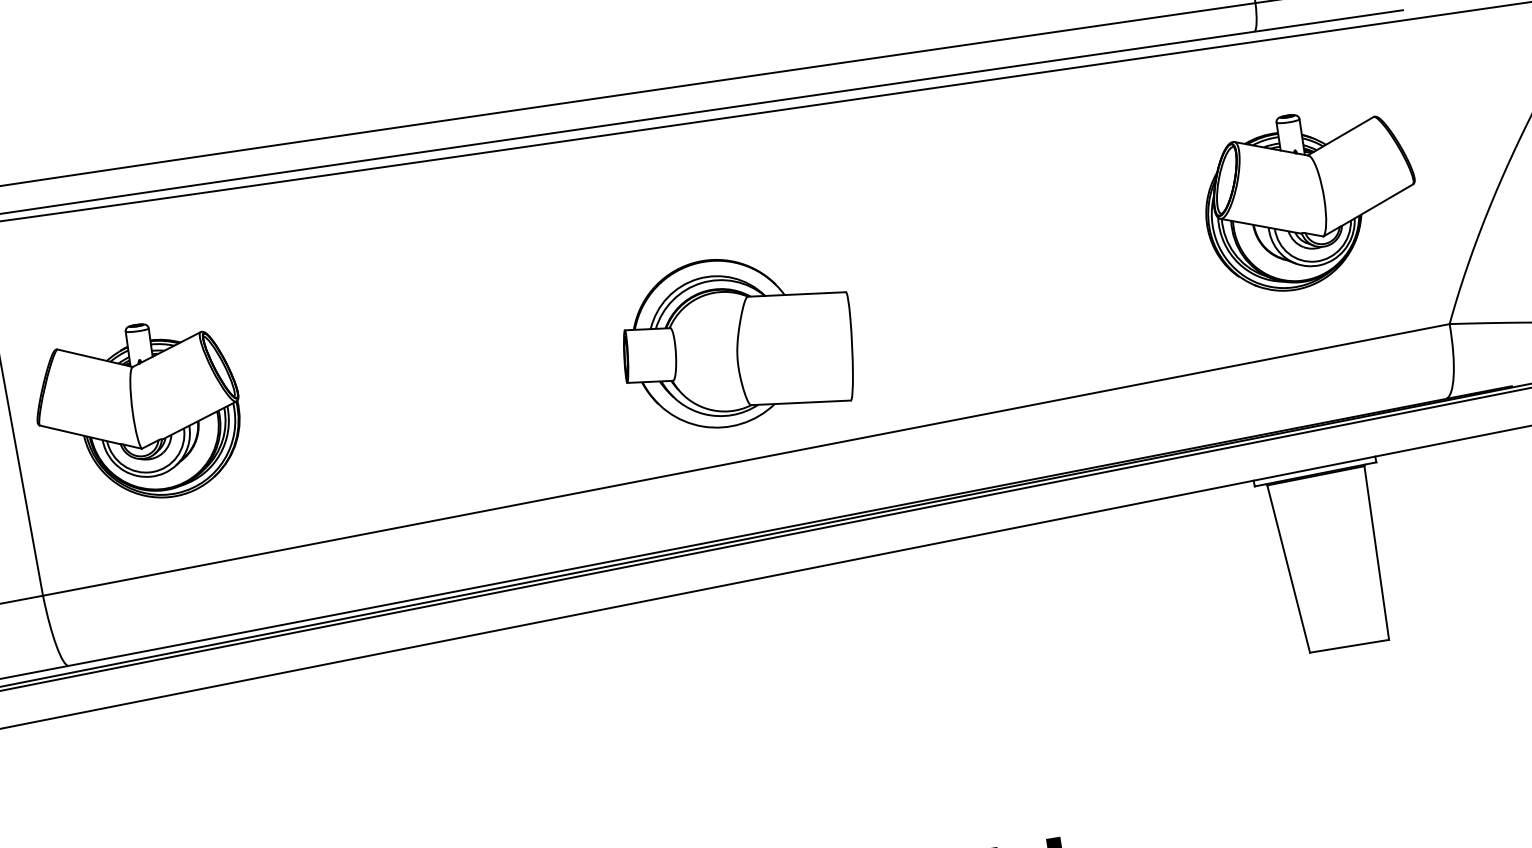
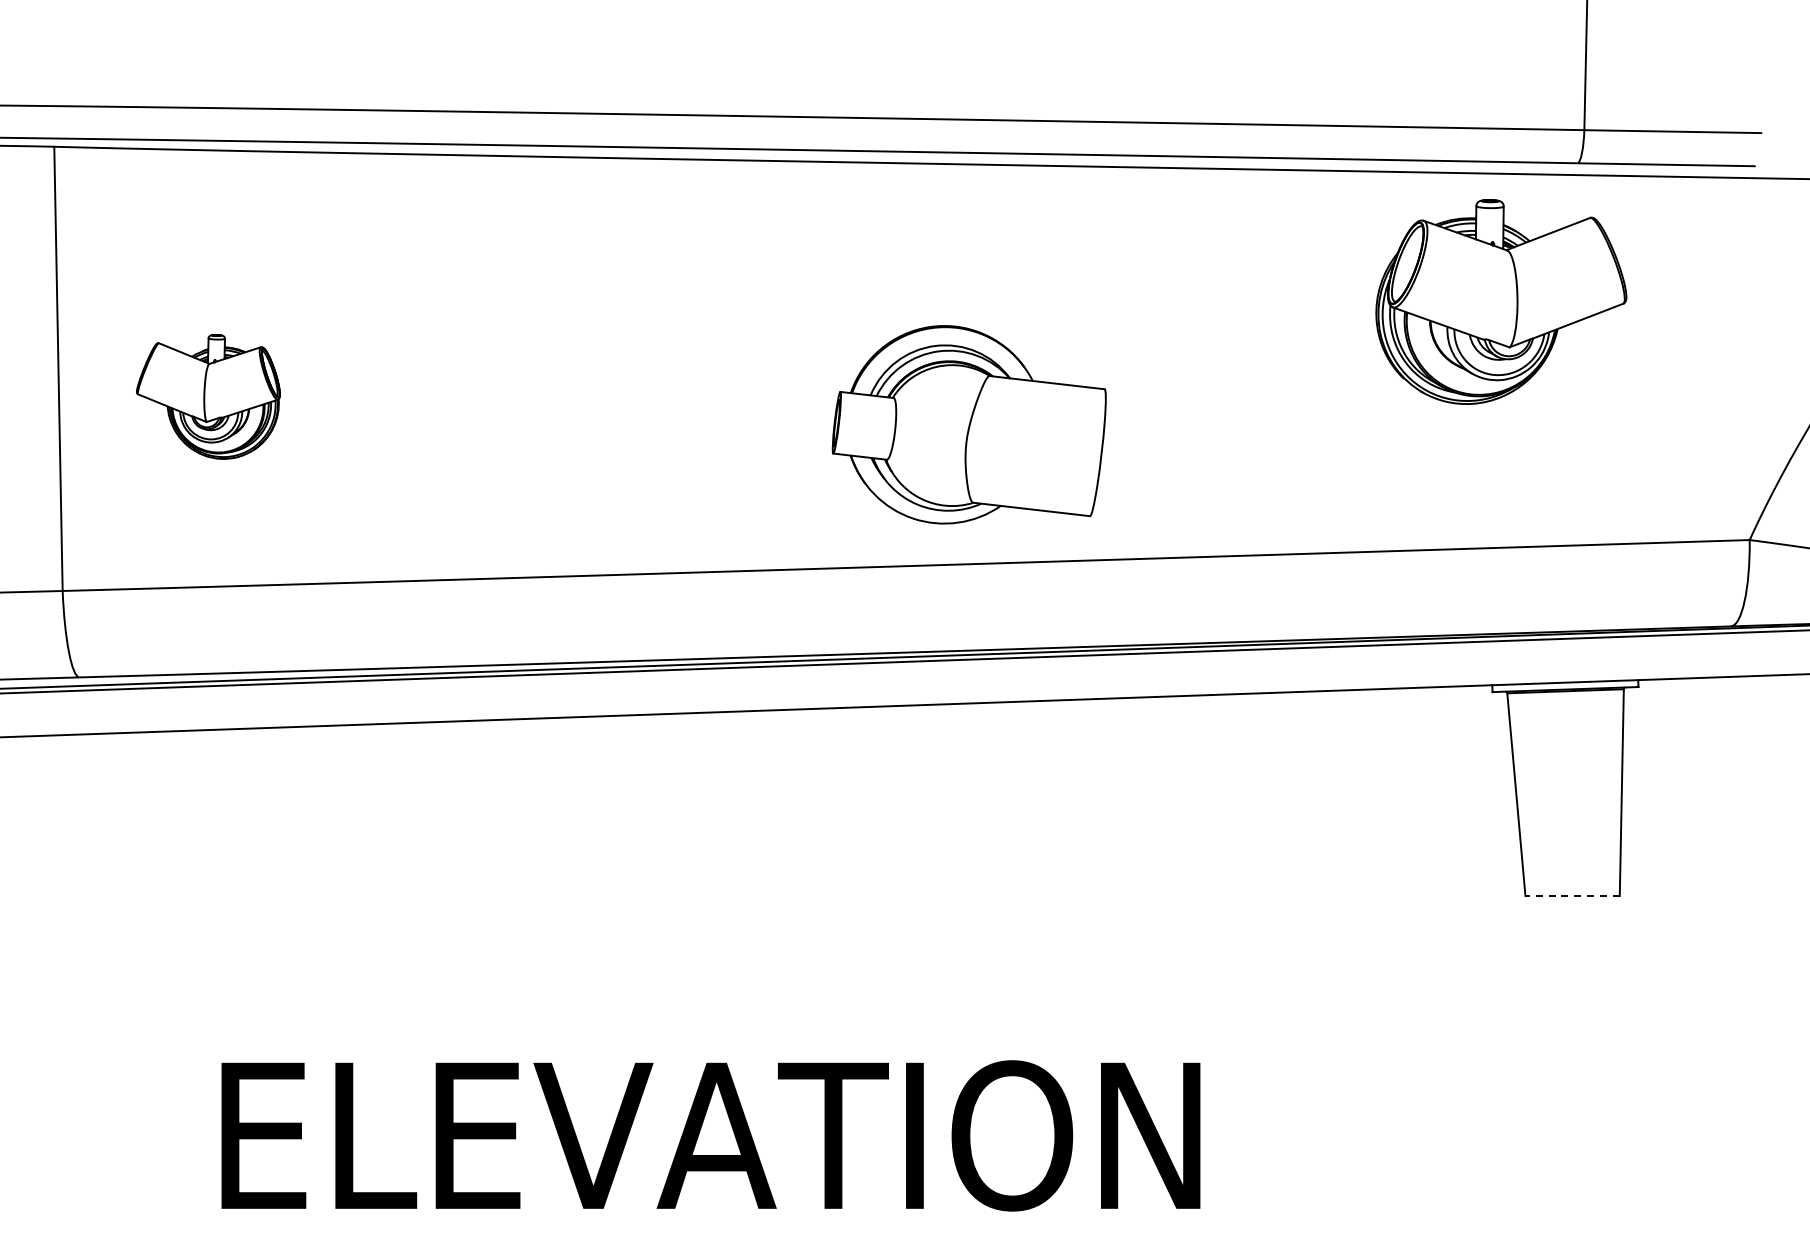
part: (1310, 199) -> (1501, 301), moved
part: (736, 340) -> (968, 424), moved
part: (138, 412) -> (208, 396), size x0.6
line: (1349, 645) -> (1572, 895), solid -> dashed

